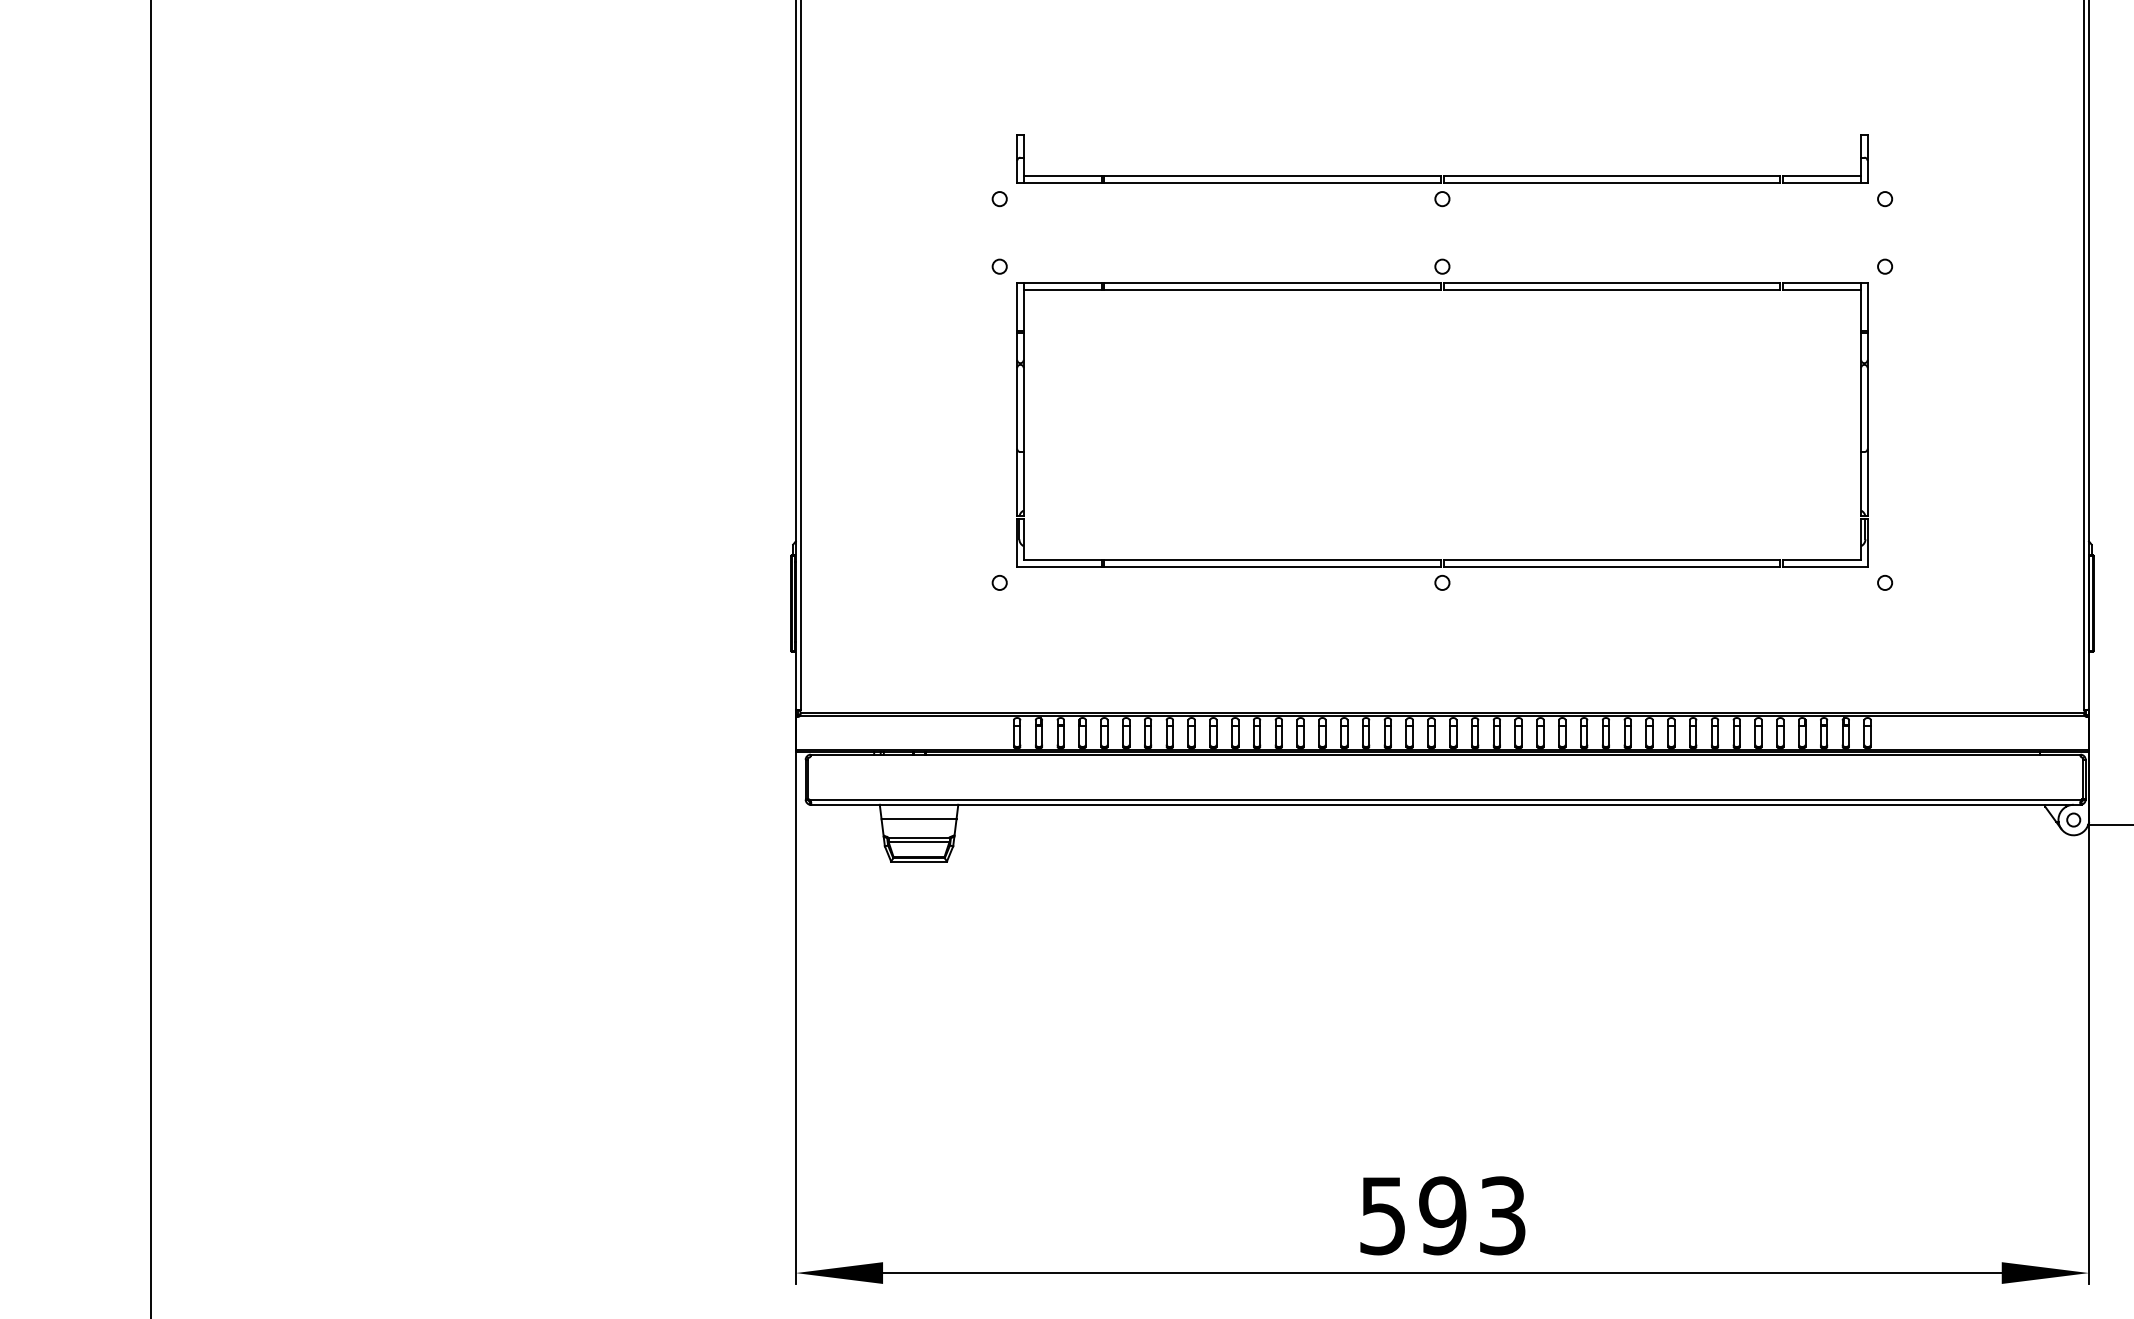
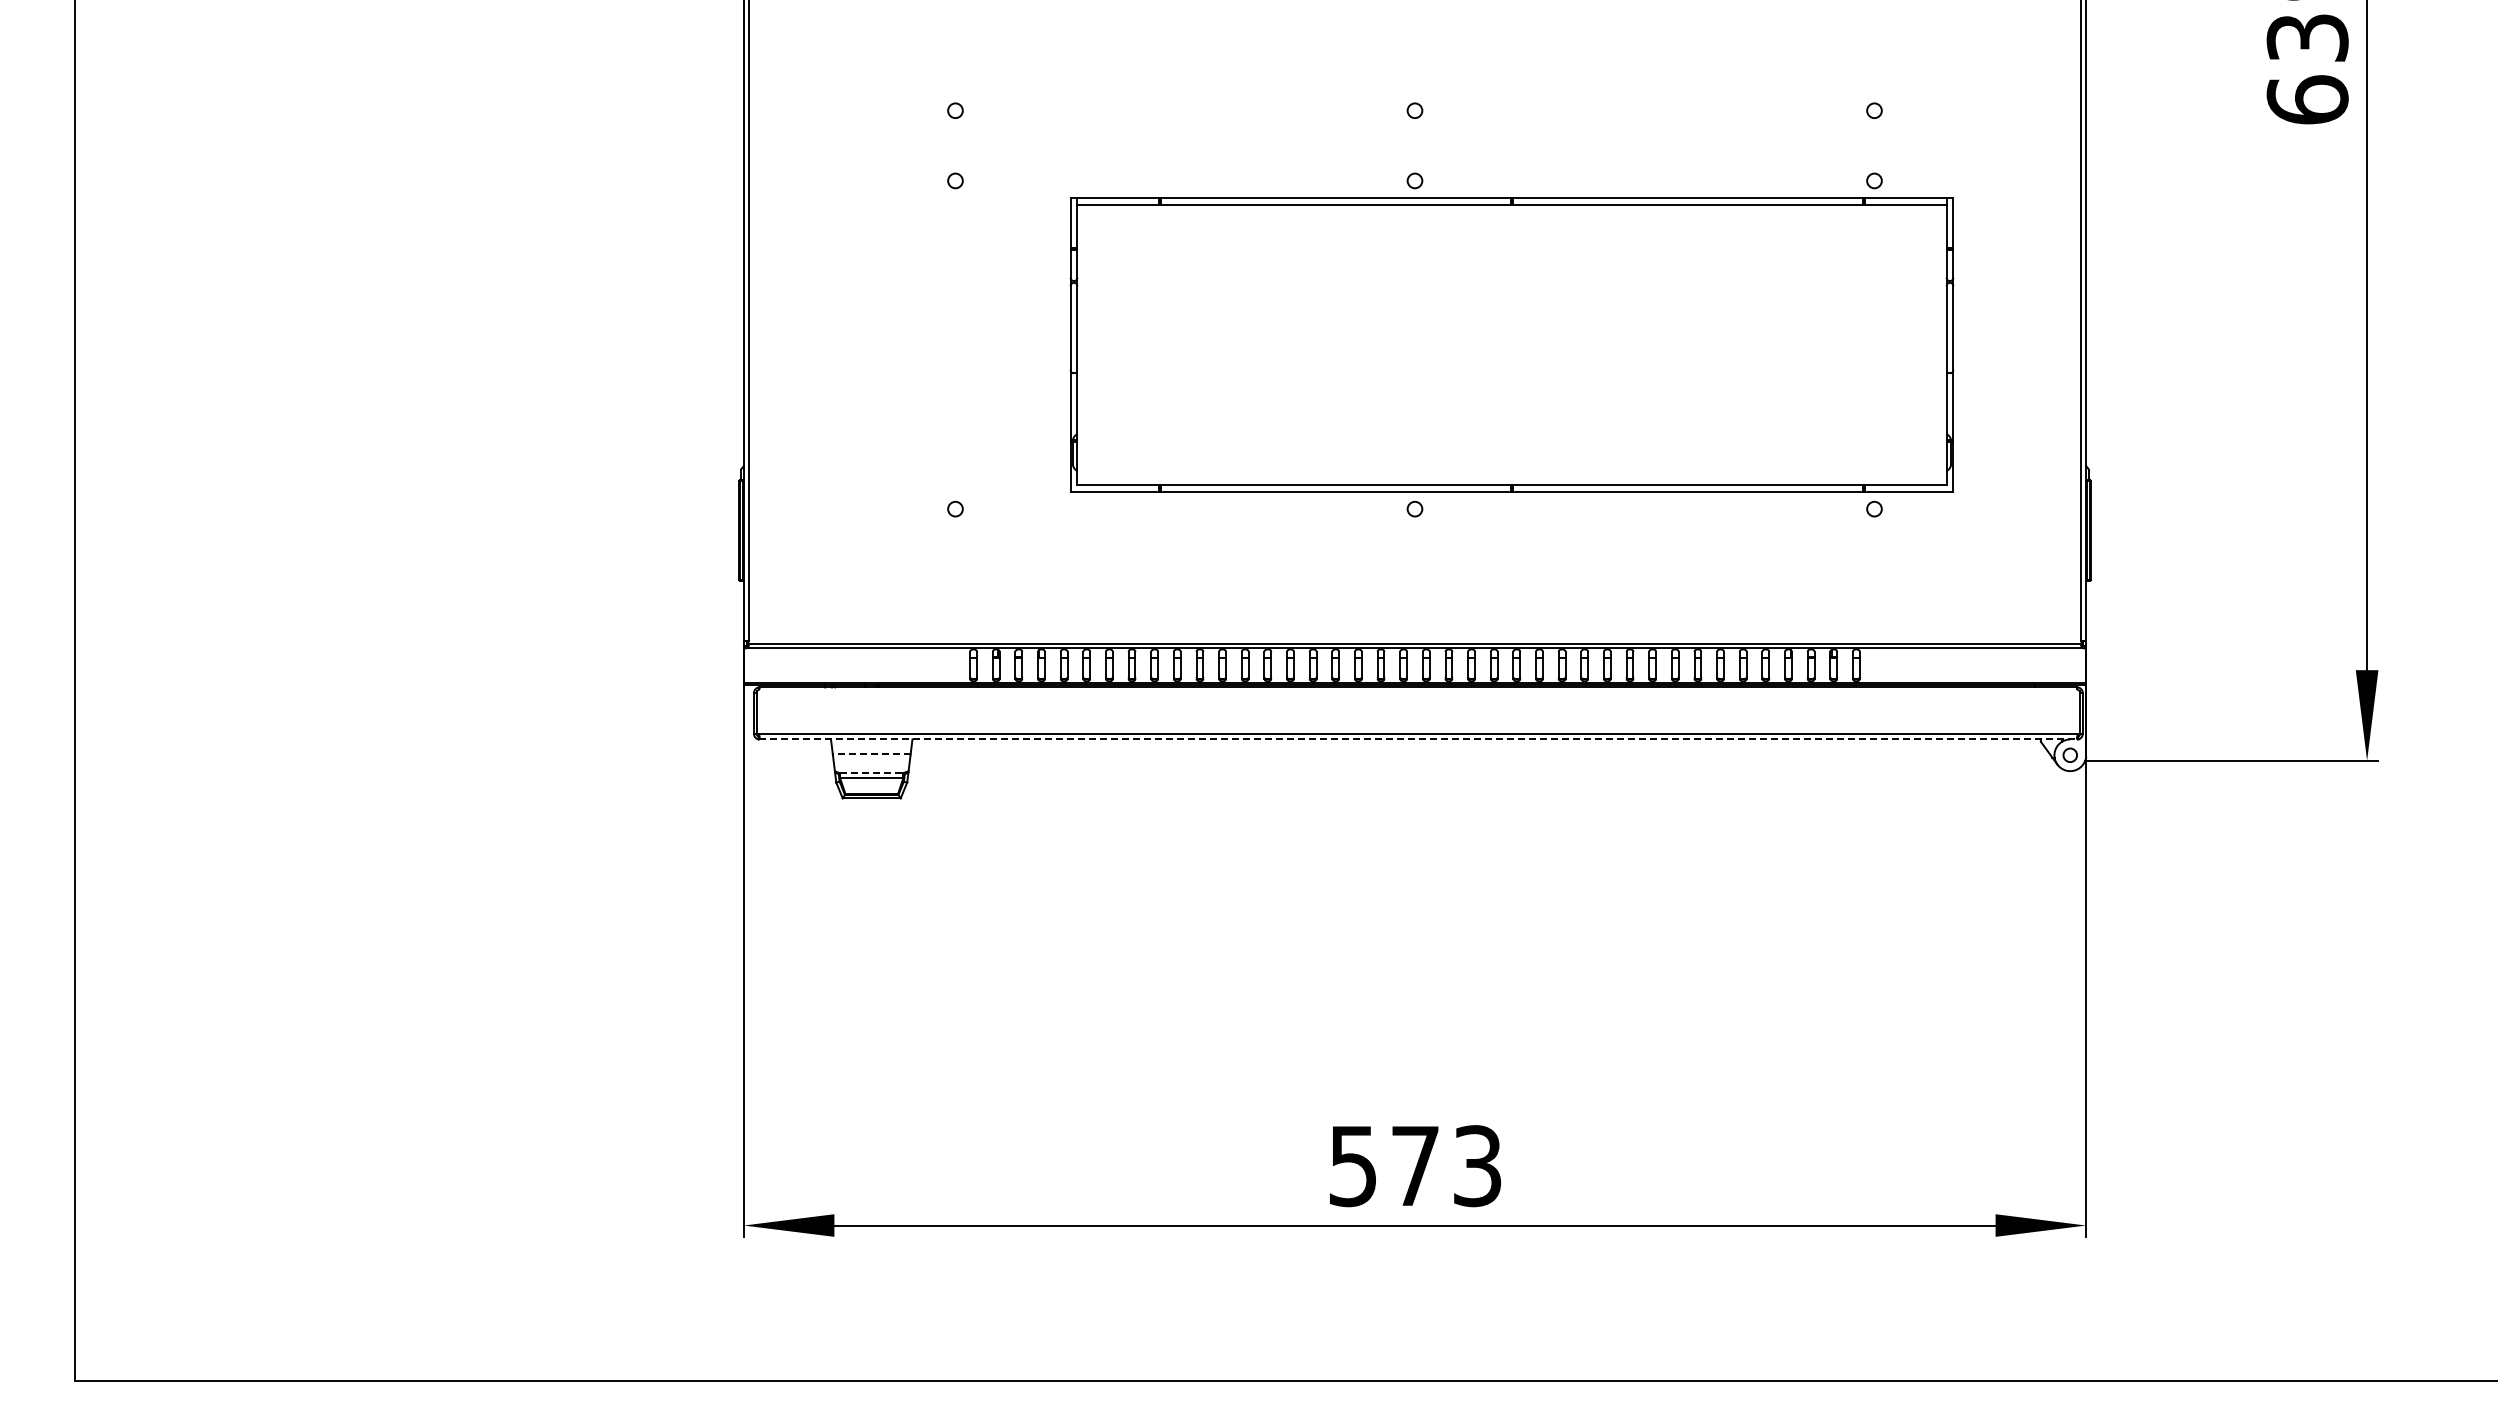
part: (1441, 175) -> (1414, 86), removed
part: (1441, 424) -> (1511, 344), moved
line: (1445, 804) -> (1418, 739), solid -> dashed
line: (918, 819) -> (871, 754), solid -> dashed
line: (918, 837) -> (871, 773), solid -> dashed
text: (1441, 1216) -> (1414, 1166), 593 -> 573

